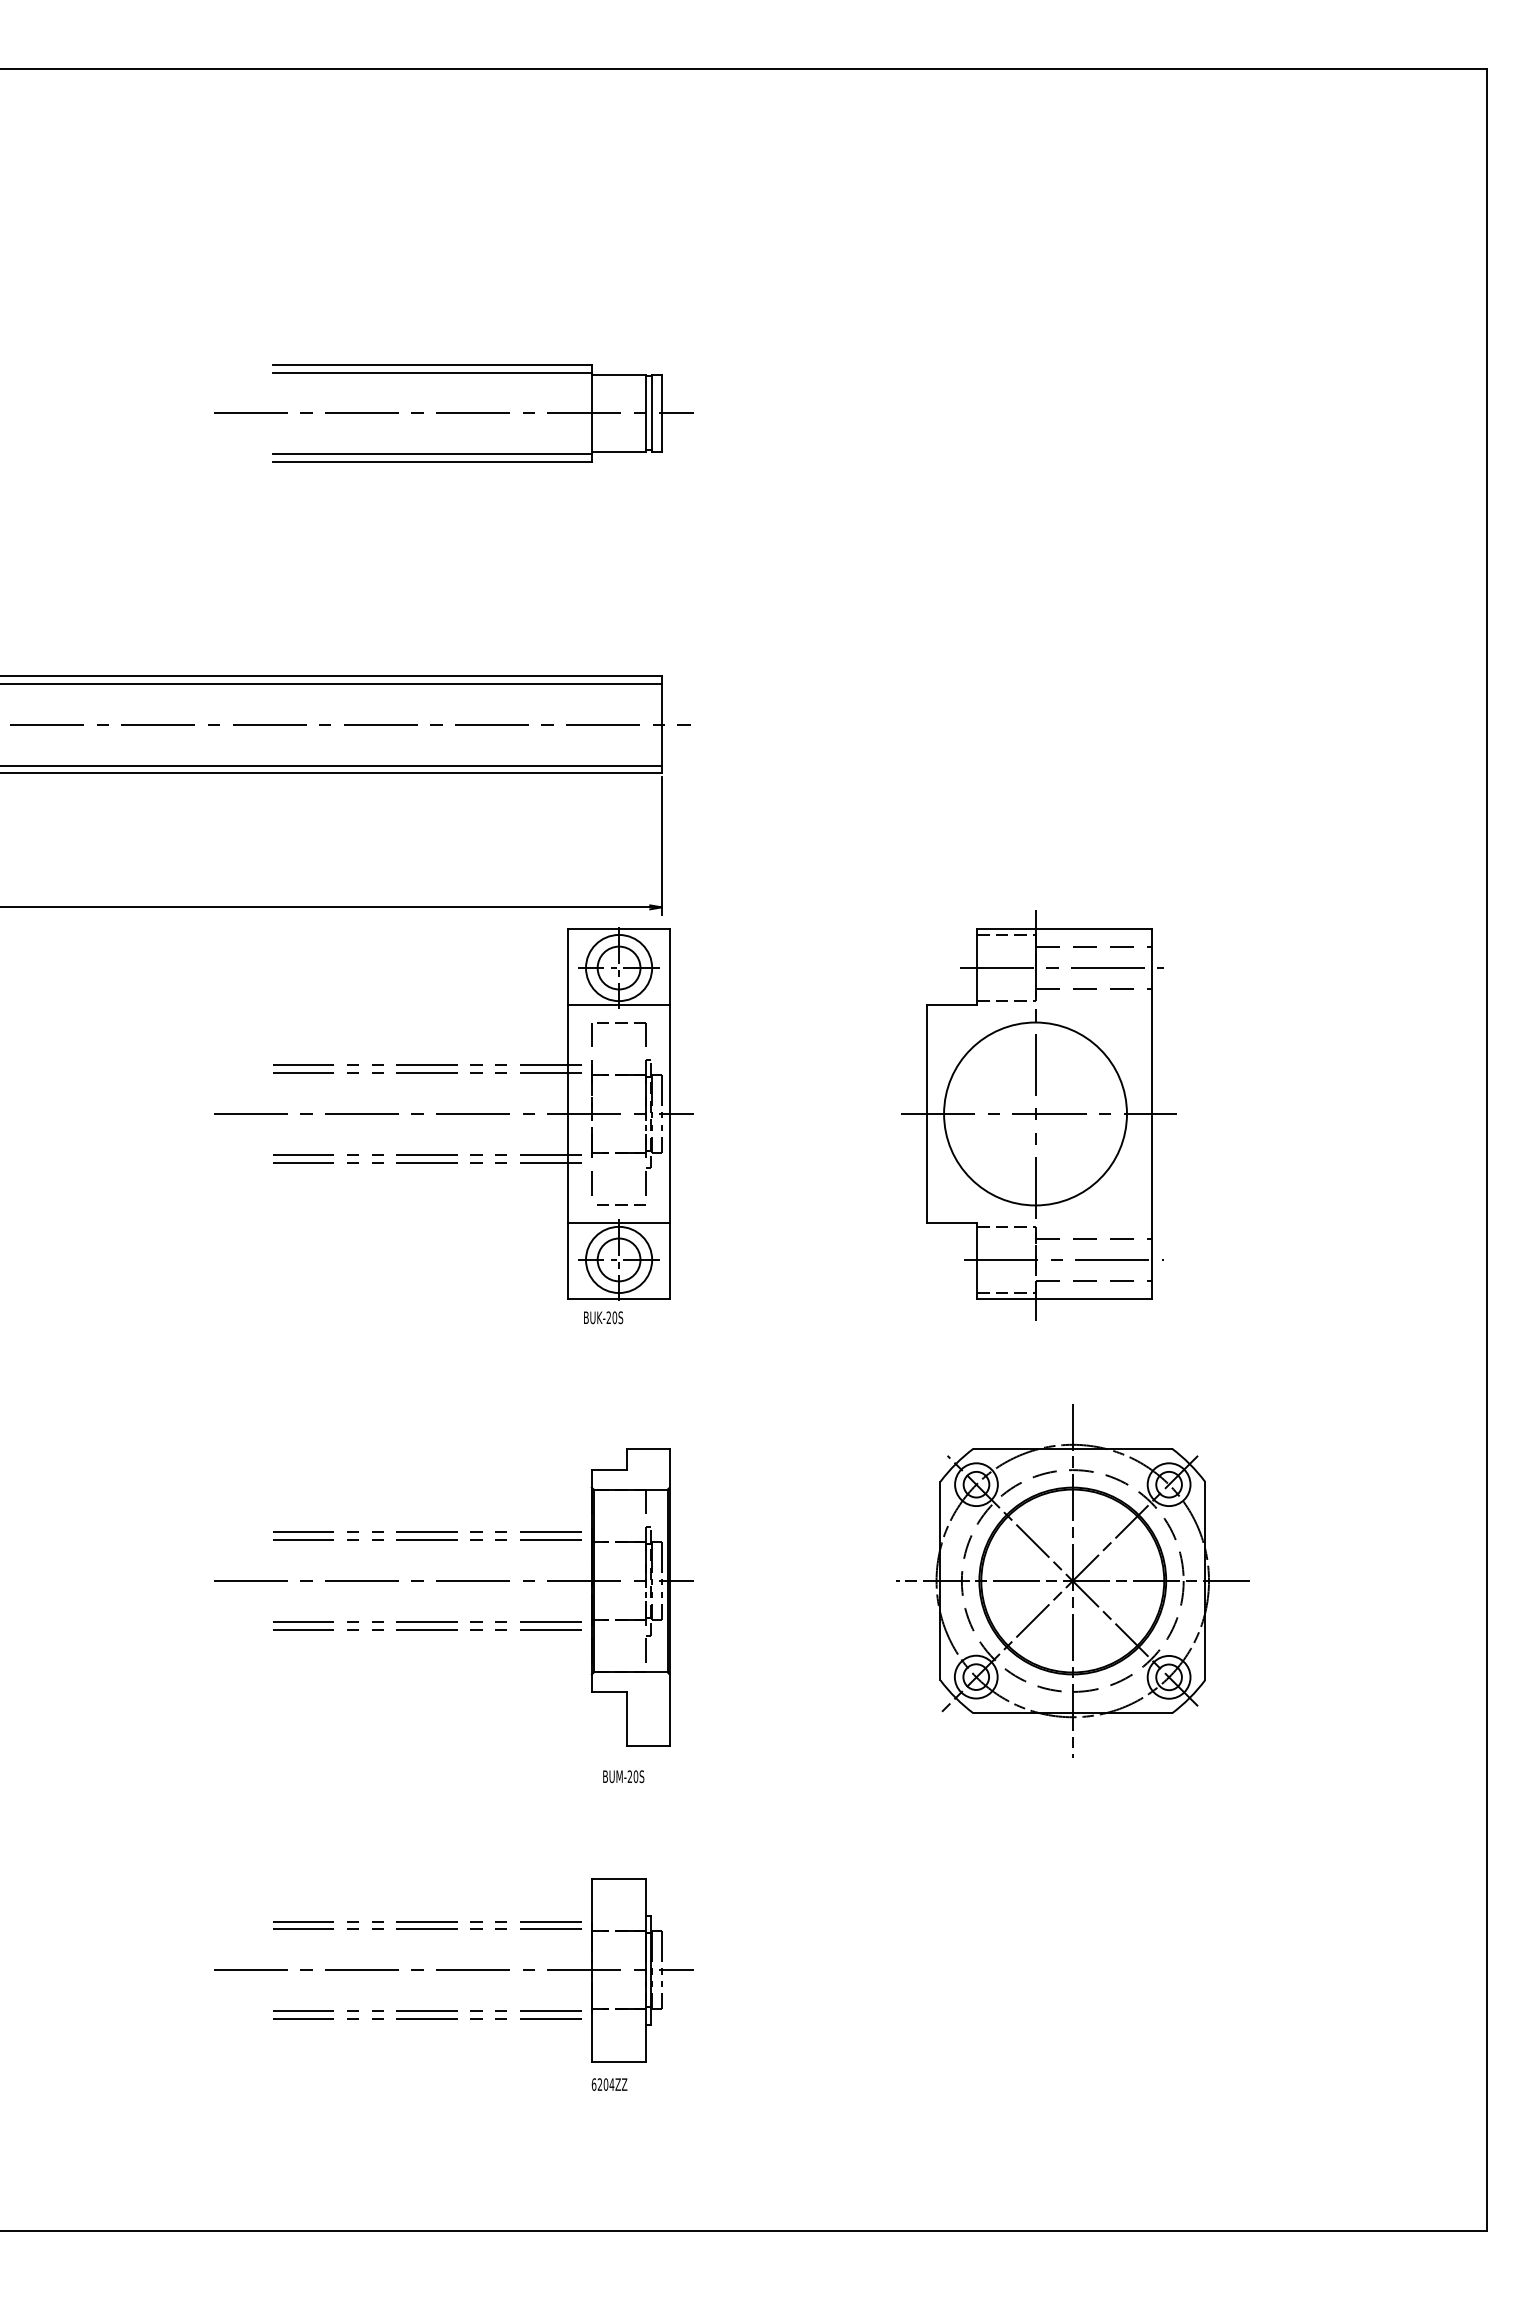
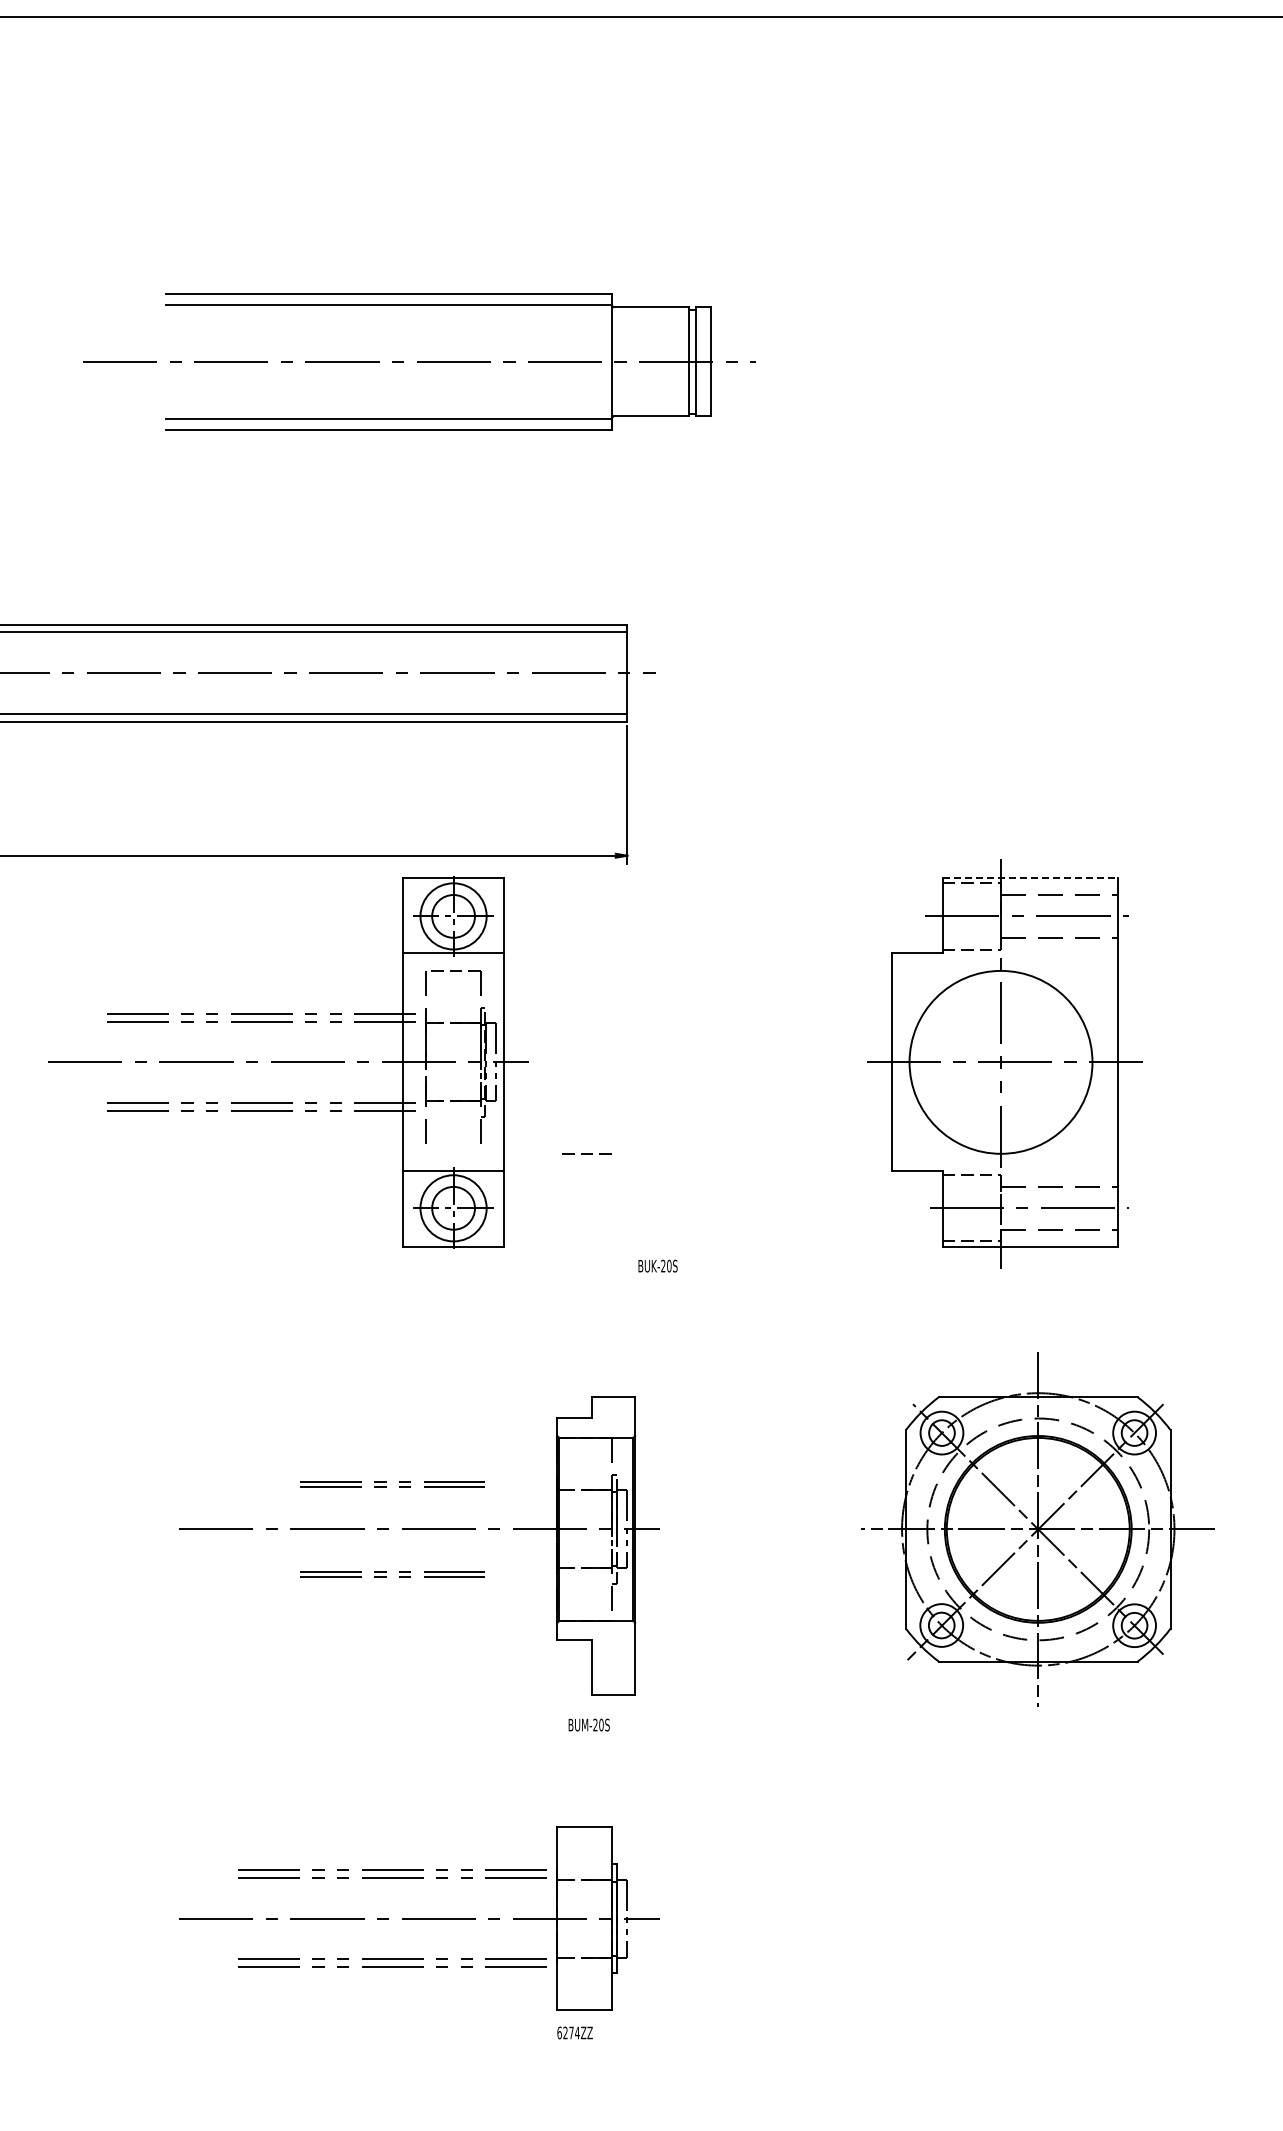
part: (453, 413) -> (418, 361), size x1.4
line: (1064, 929) -> (1029, 877), solid -> dashed
part: (453, 1113) -> (287, 1061), moved
text: (603, 1317) -> (657, 1265), moved
part: (427, 1535) -> (392, 1483), size x0.6
part: (427, 1625) -> (392, 1573), size x0.6
text: (605, 2084) -> (570, 2032), 6204ZZ -> 6274ZZ

